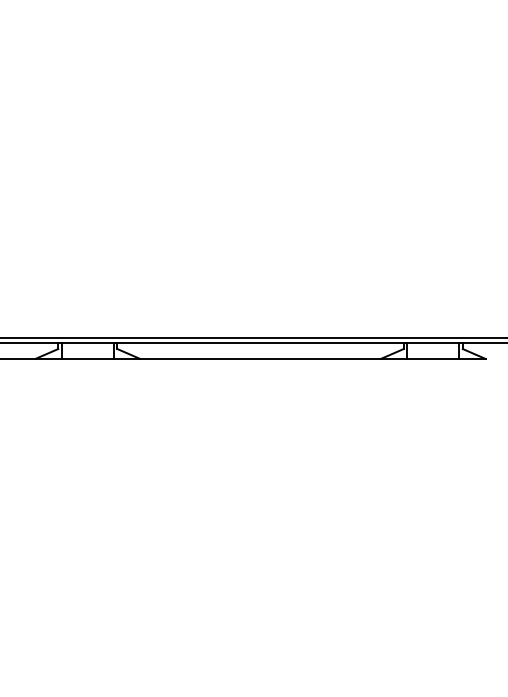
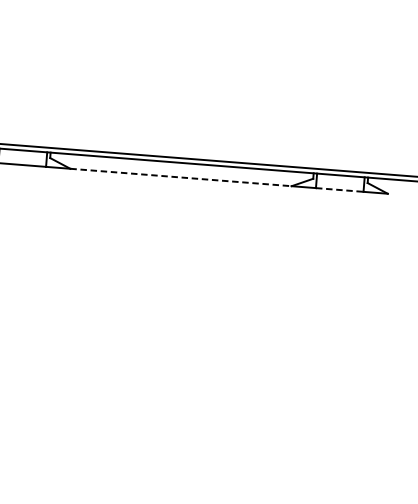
line: (261, 358) -> (181, 177), solid -> dashed
line: (433, 358) -> (340, 189), solid -> dashed

